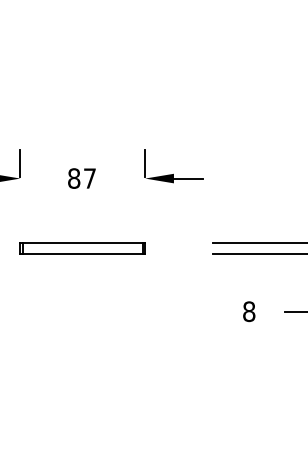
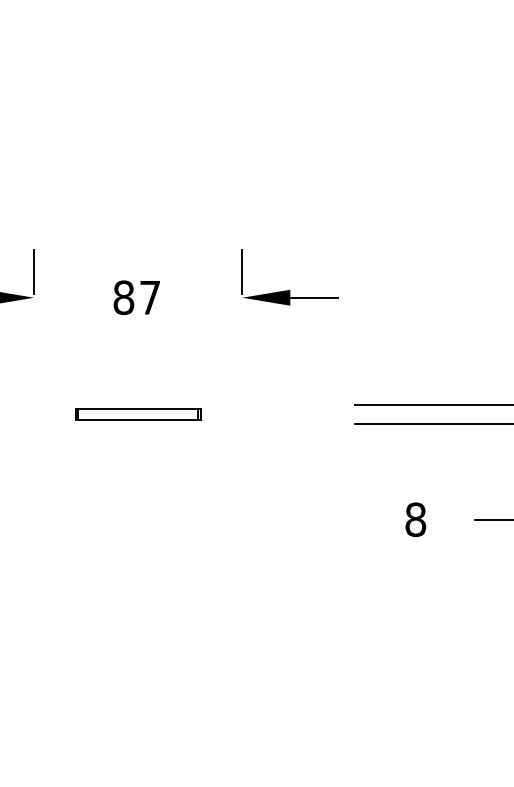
part: (82, 248) -> (137, 414), size x0.6

